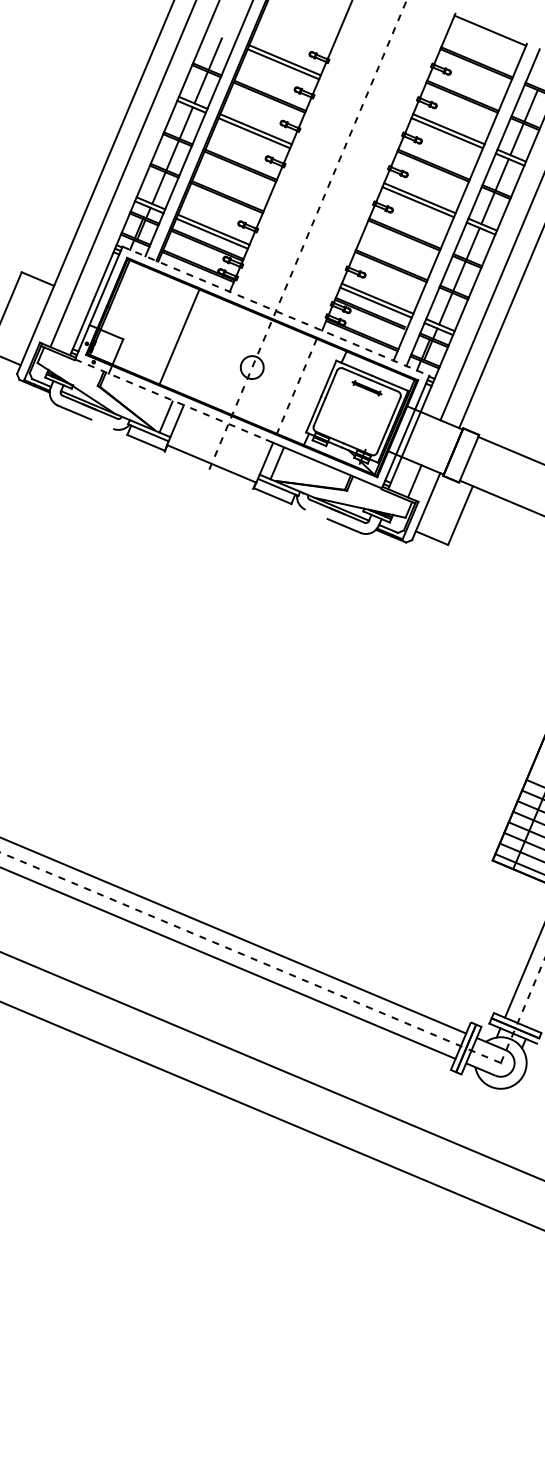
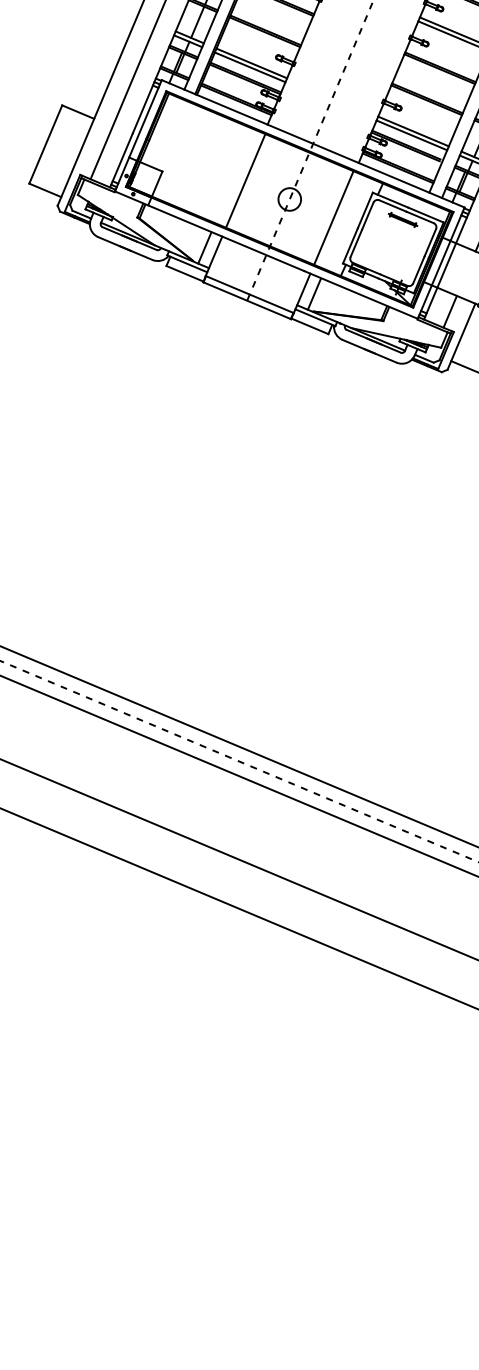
line: (276, 311) -> (313, 144), dashed -> solid
line: (179, 336) -> (245, 180), moved
line: (296, 386) -> (333, 218), dashed -> solid
line: (171, 399) -> (210, 230), dashed -> solid
line: (96, 421) -> (136, 252), added
line: (208, 469) -> (246, 300), added
line: (321, 516) -> (358, 346), added

